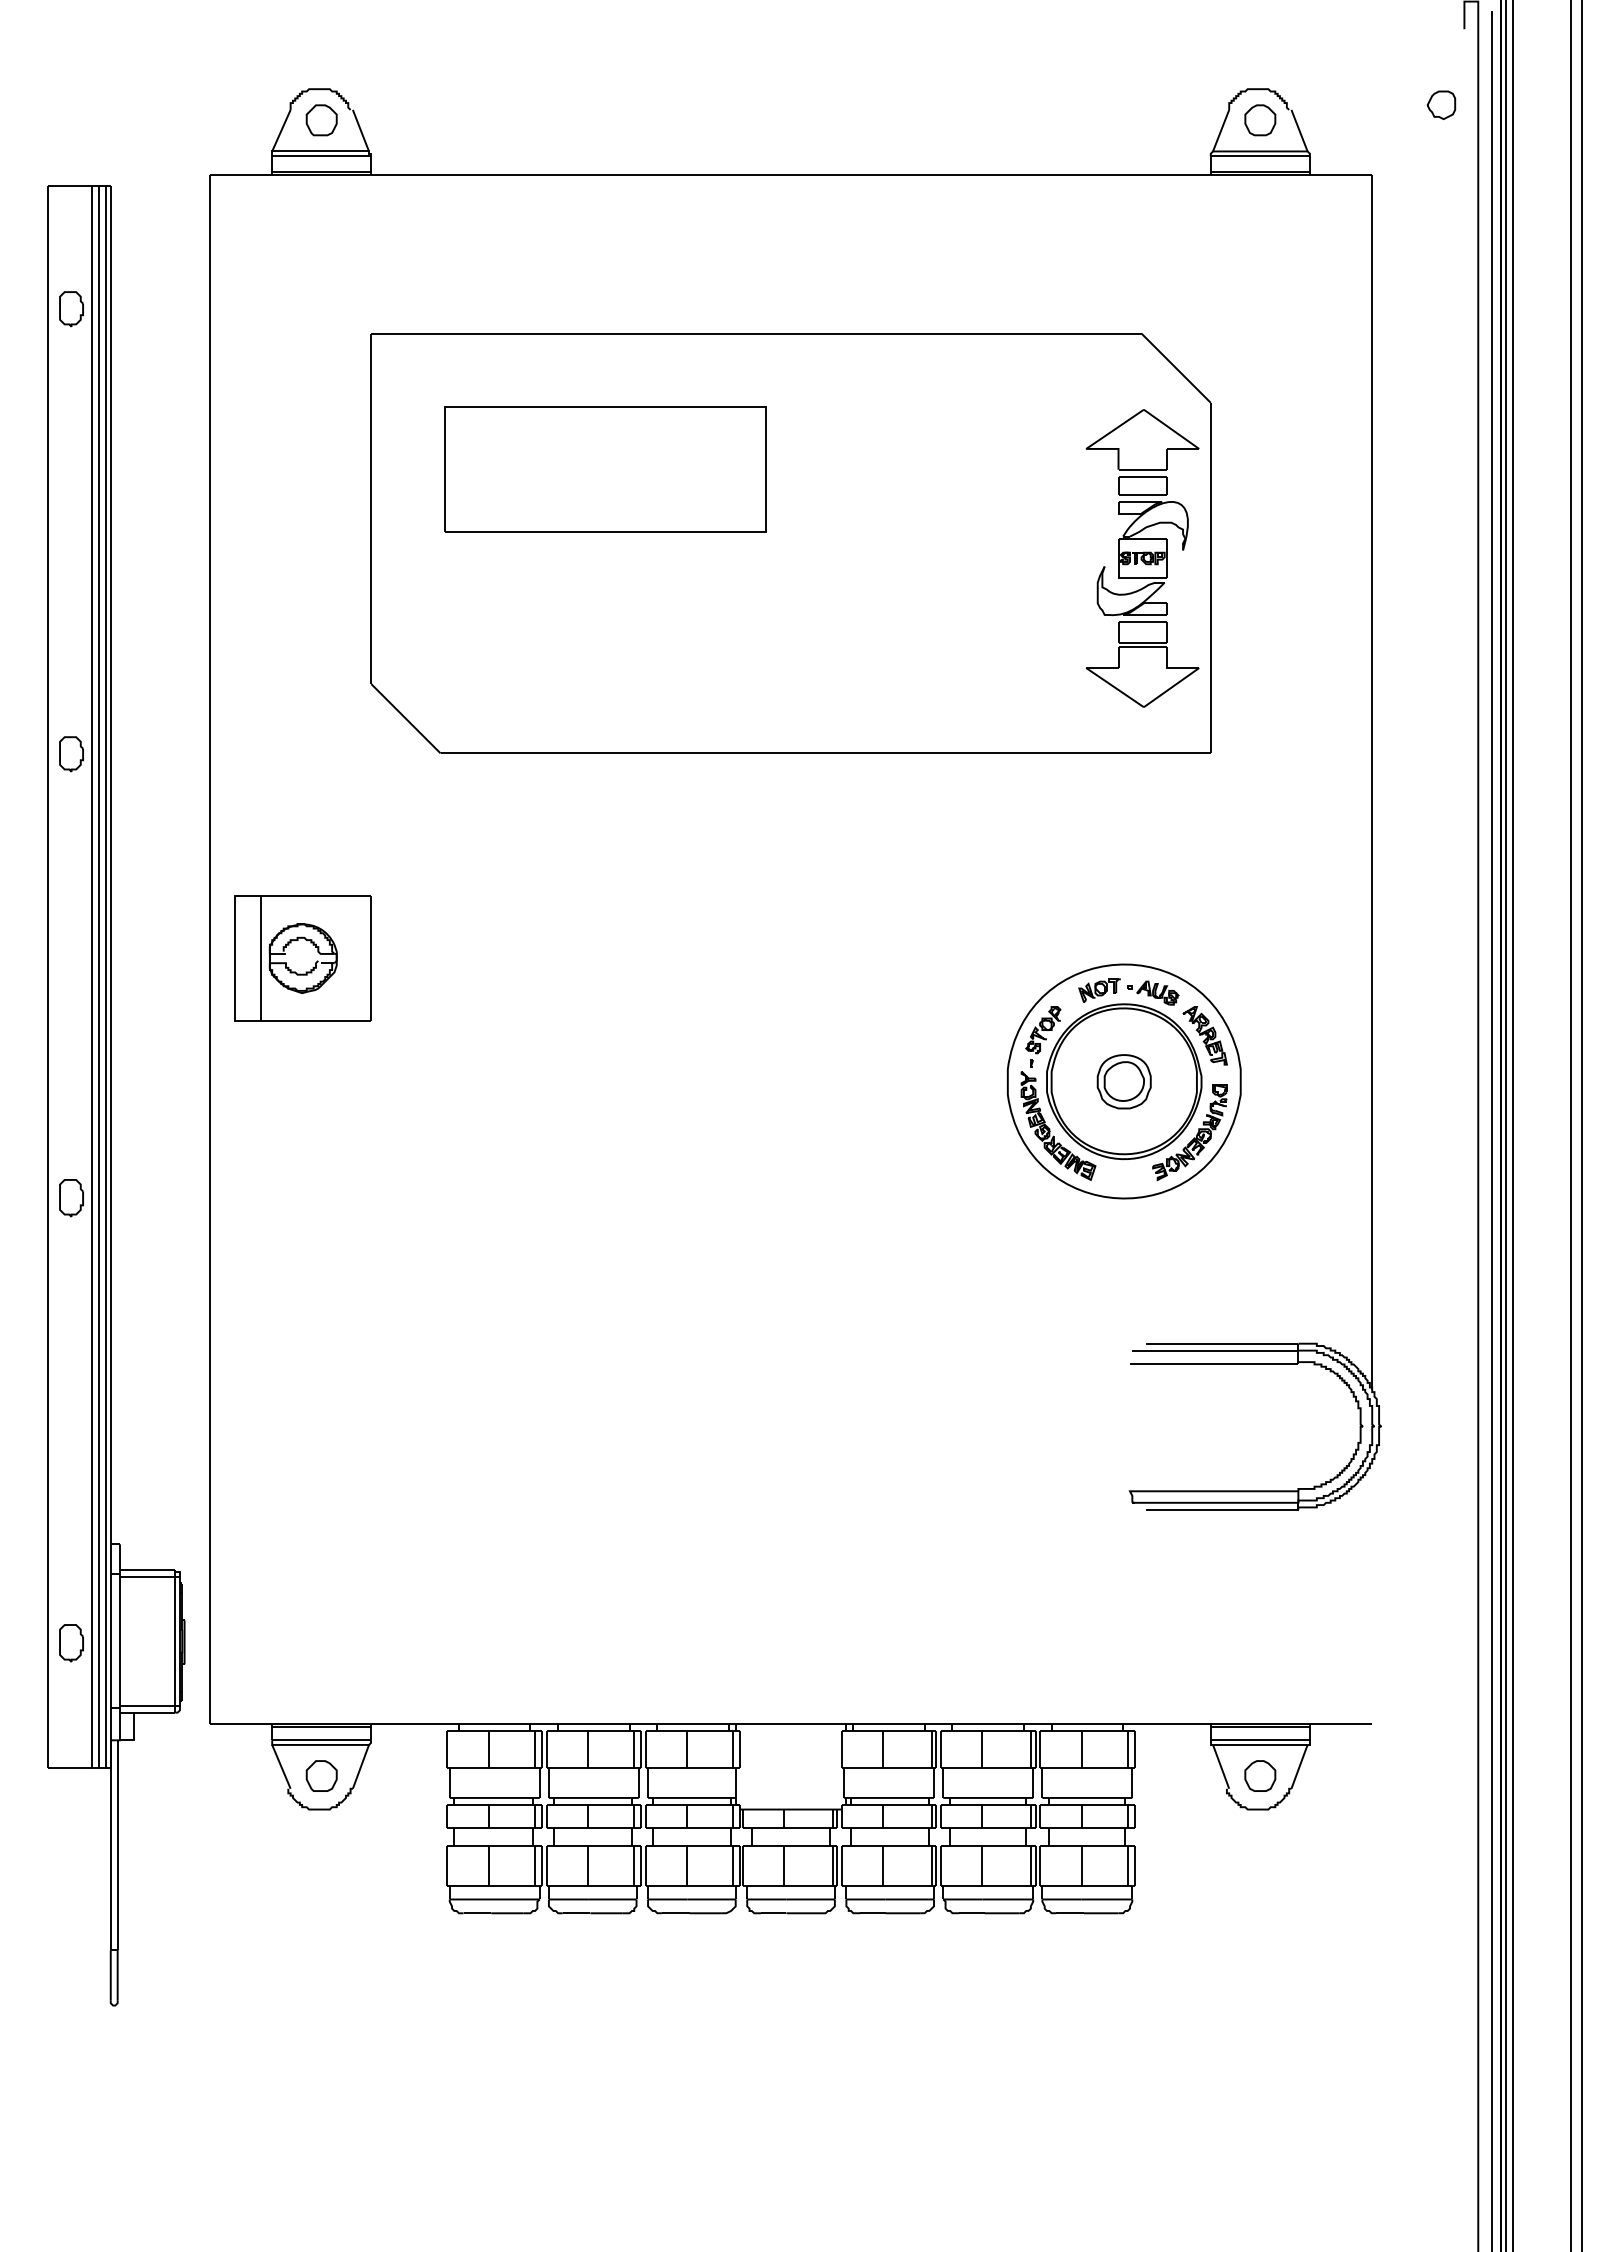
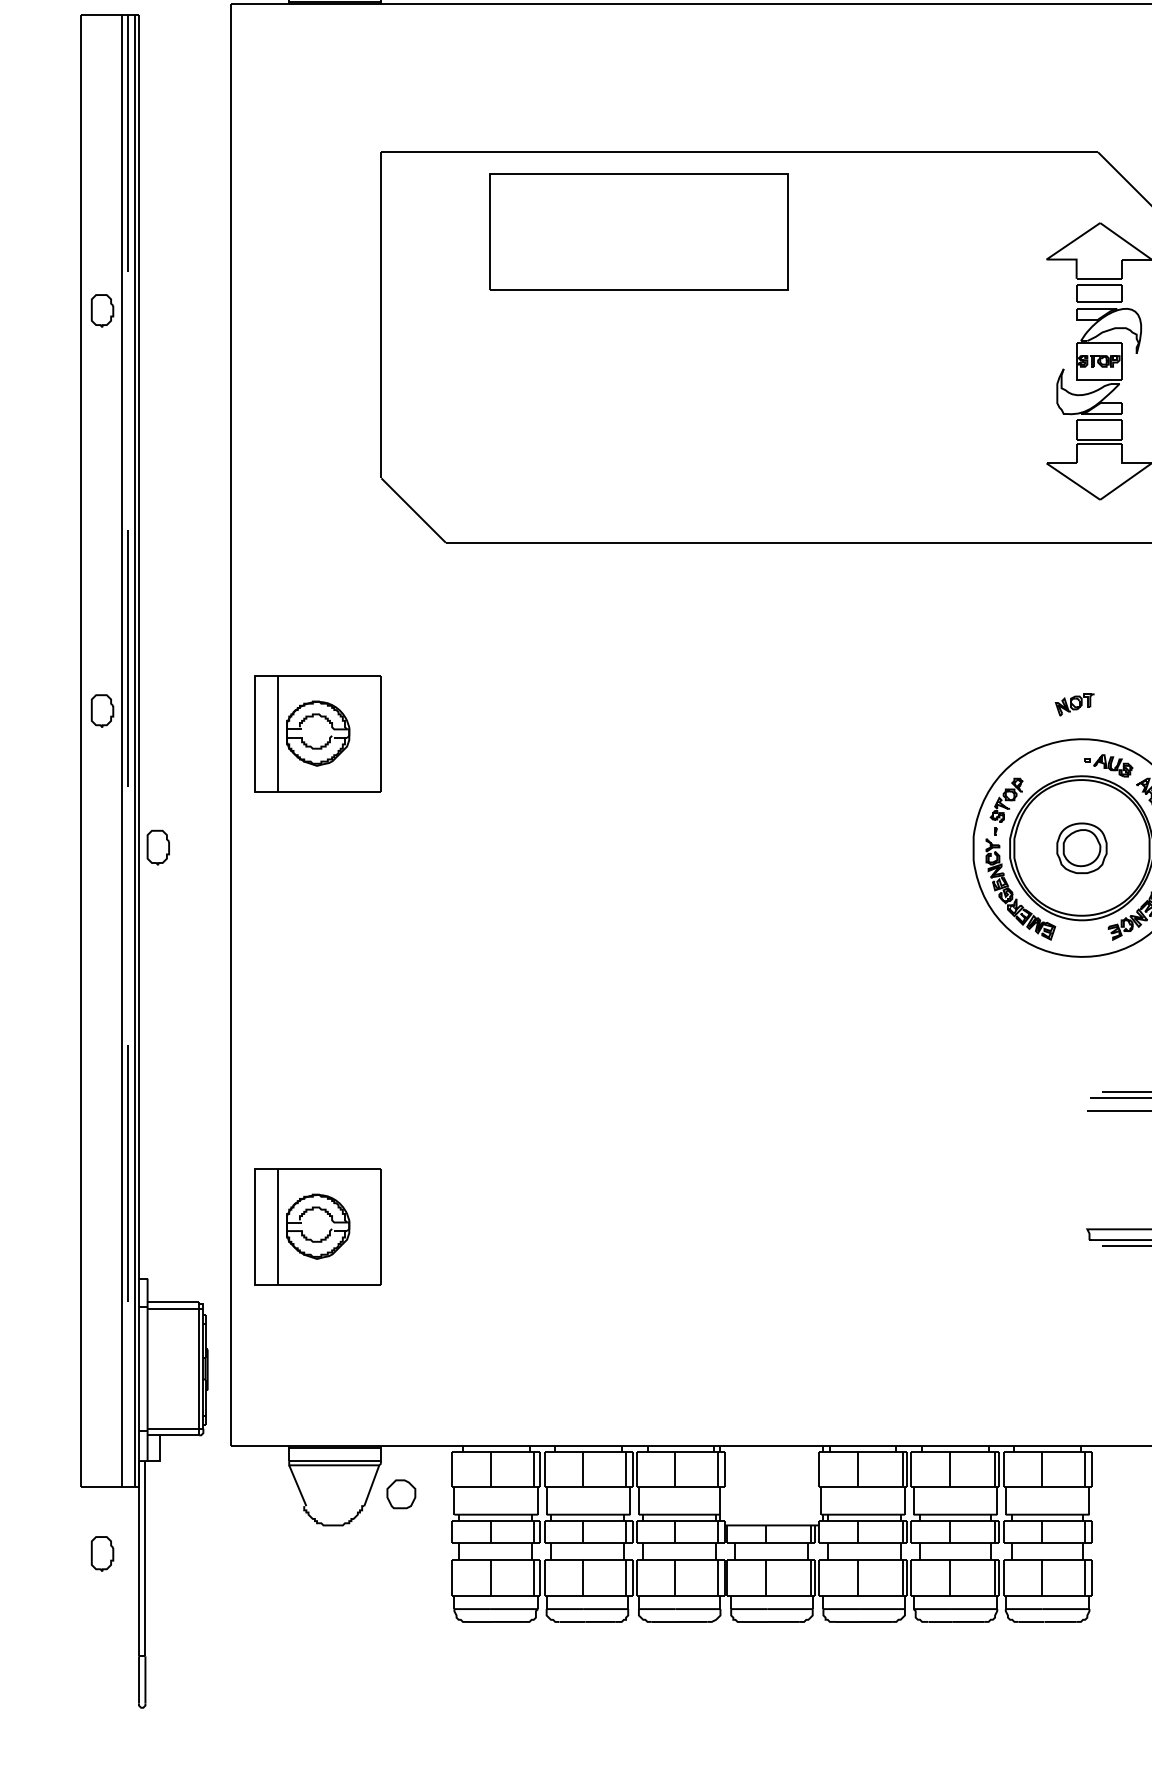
part: (71, 309) -> (102, 311), moved
part: (605, 469) -> (639, 232), moved
part: (71, 754) -> (102, 711), moved
line: (99, 977) -> (128, 751), solid -> dashed
part: (1099, 990) -> (1074, 704), moved
part: (71, 1198) -> (158, 848), moved
part: (302, 1488) -> (317, 1226), added
part: (71, 1643) -> (102, 1554), moved
part: (321, 1775) -> (401, 1493), moved

